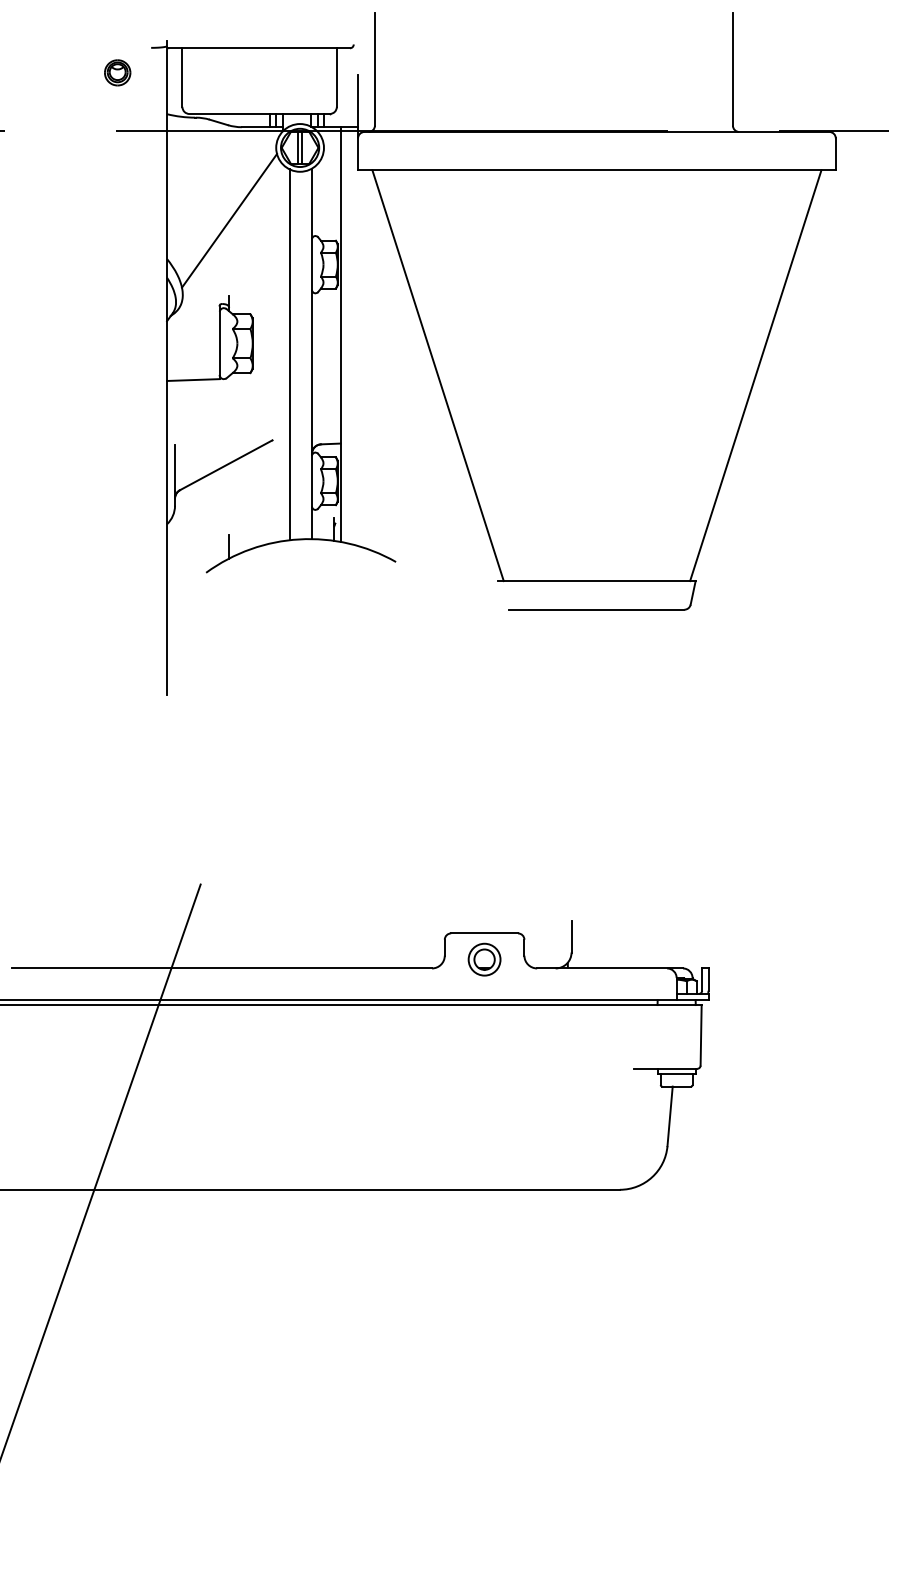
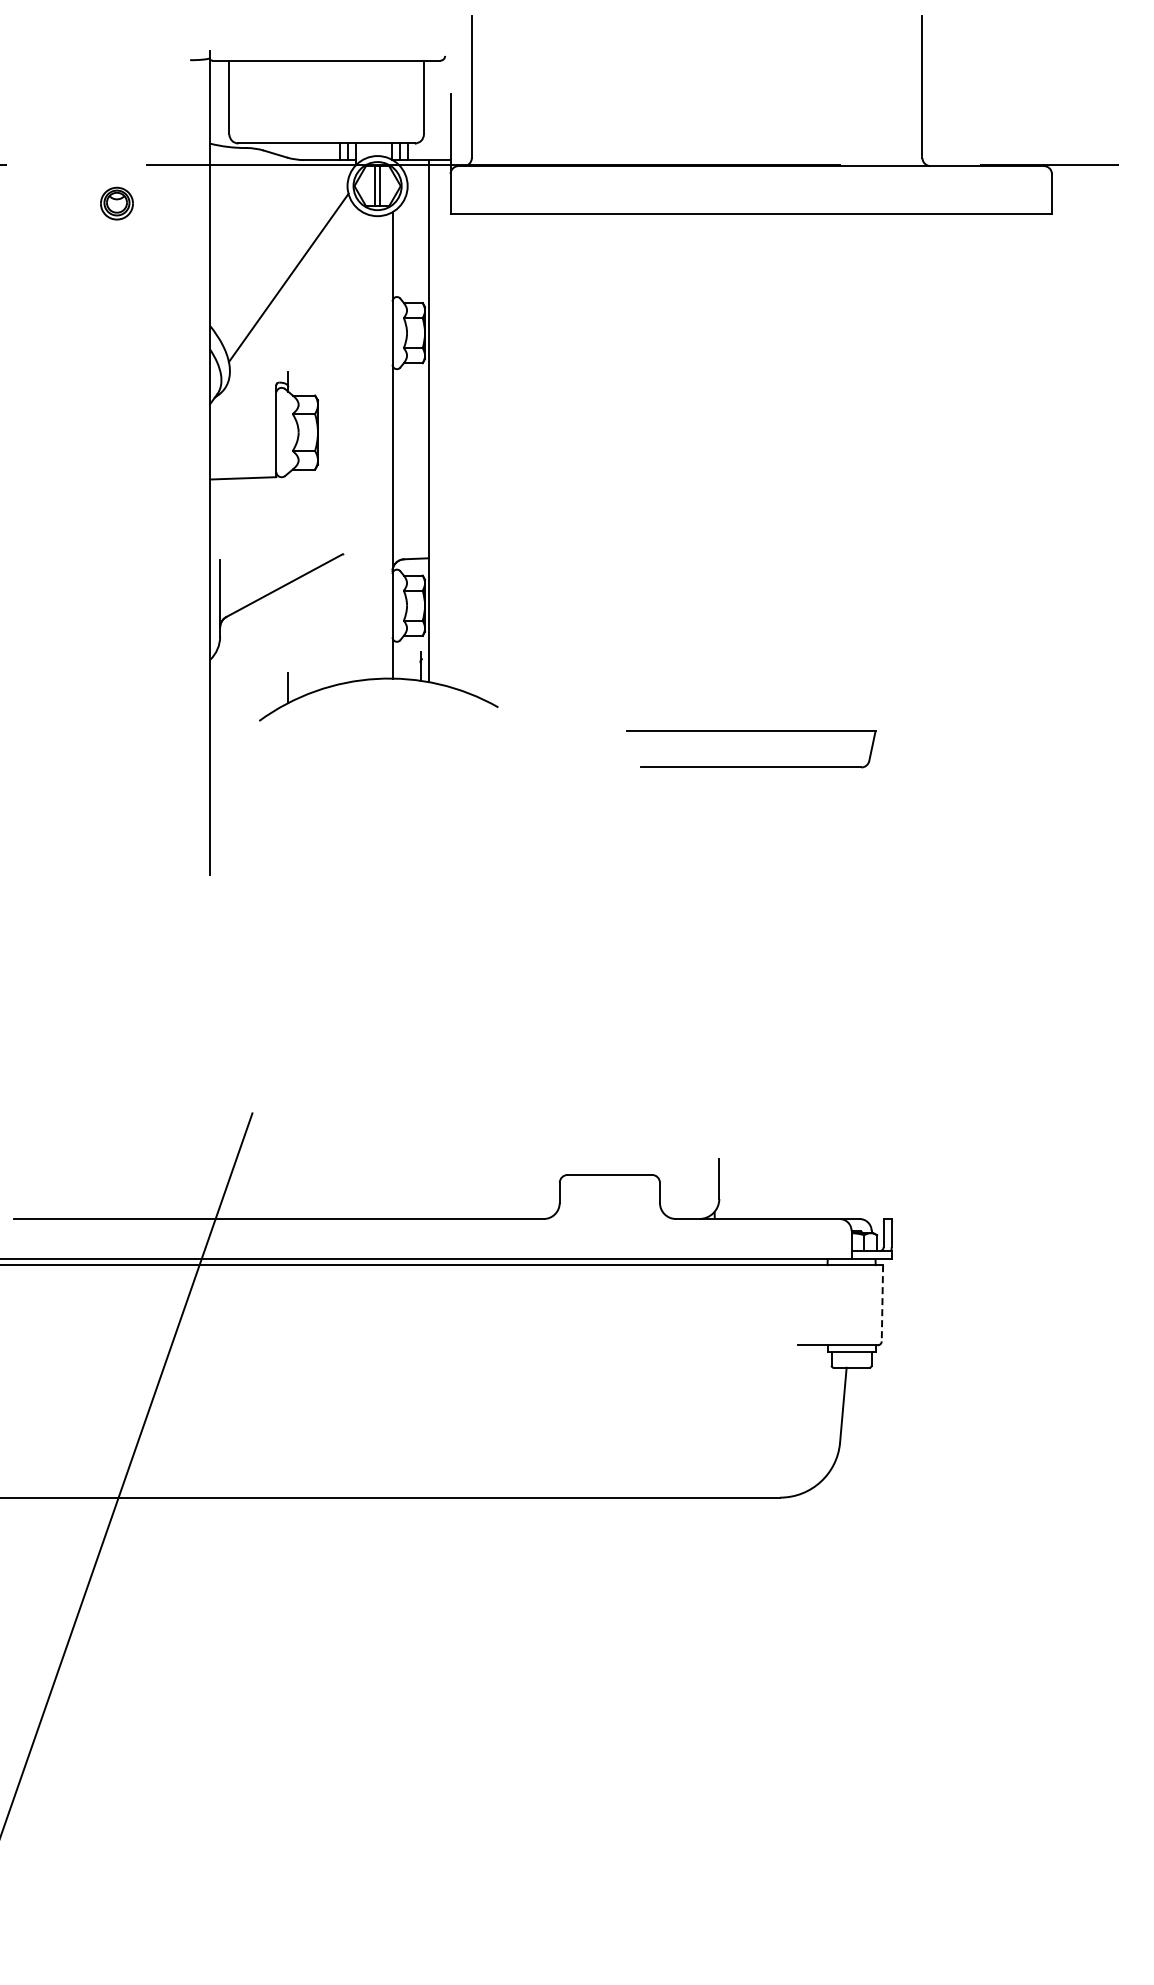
part: (117, 72) -> (116, 203), moved
line: (289, 354) -> (364, 446), removed
line: (438, 375) -> (551, 472), removed
line: (755, 375) -> (950, 472), removed
part: (484, 959) -> (609, 1207), removed
line: (701, 1035) -> (882, 1303), solid -> dashed

